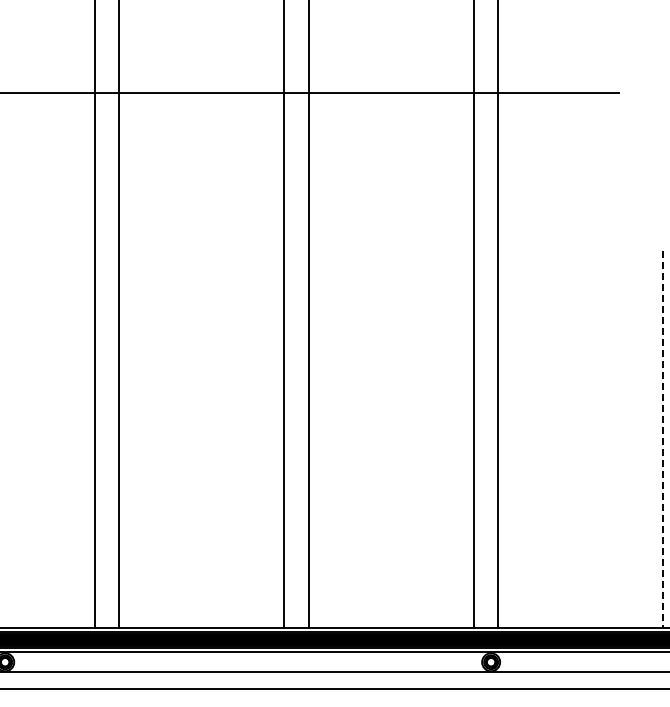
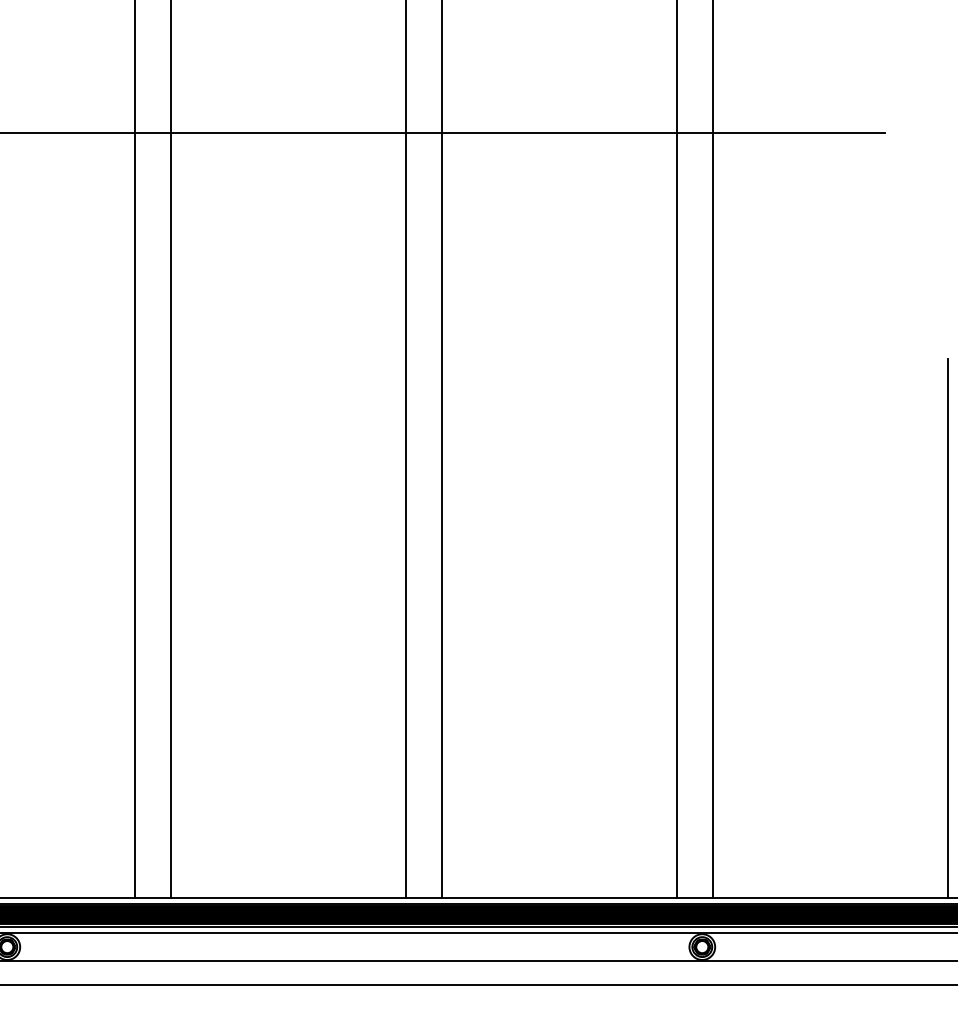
line: (663, 439) -> (948, 628), dashed -> solid

